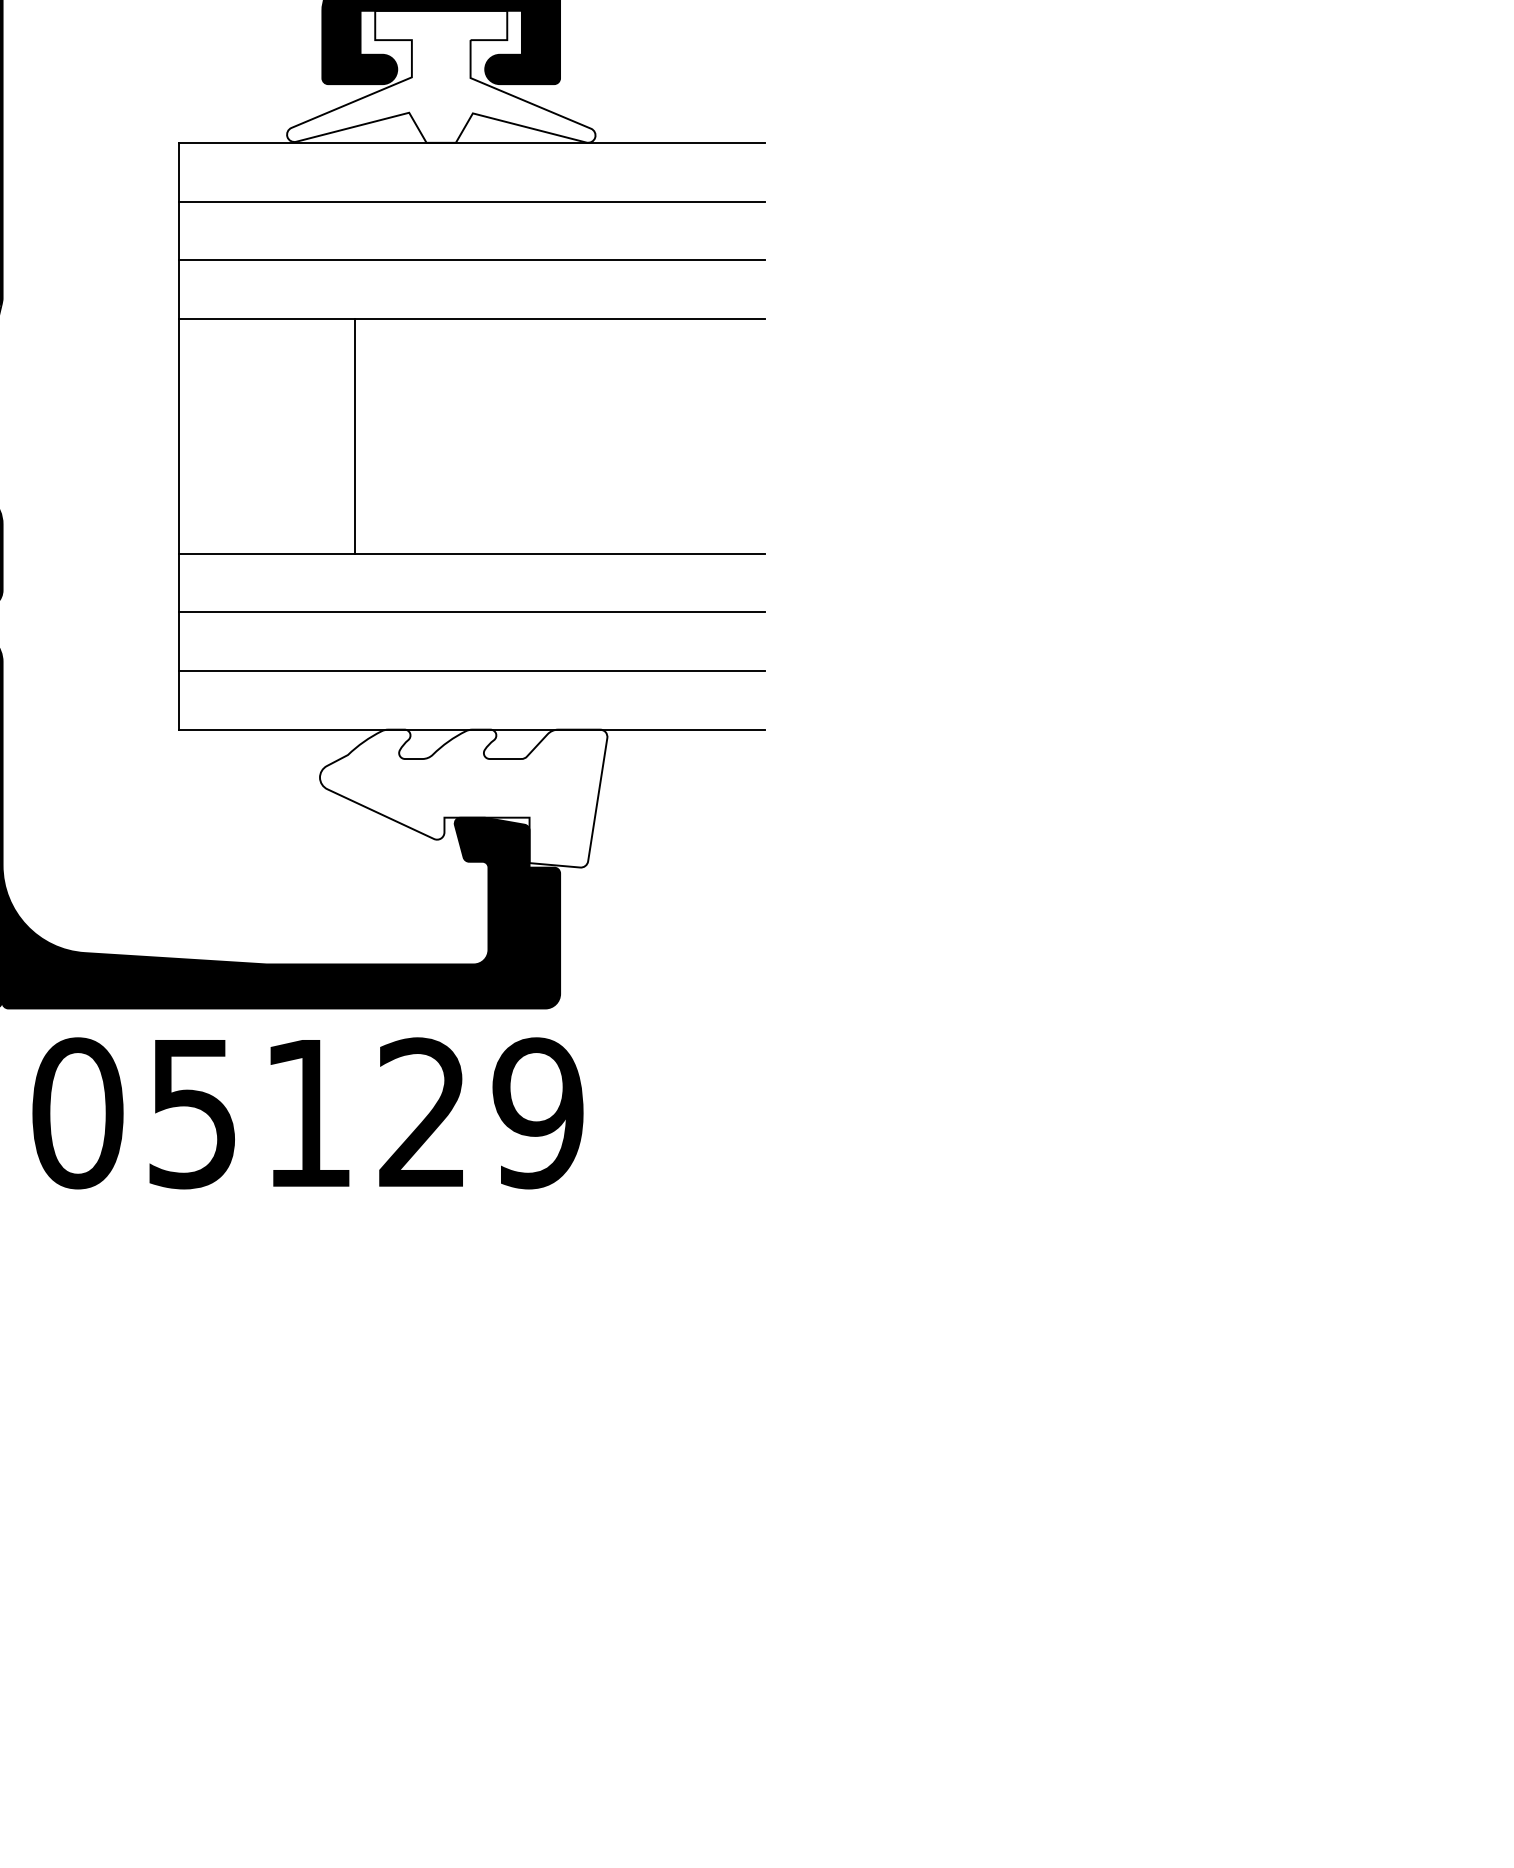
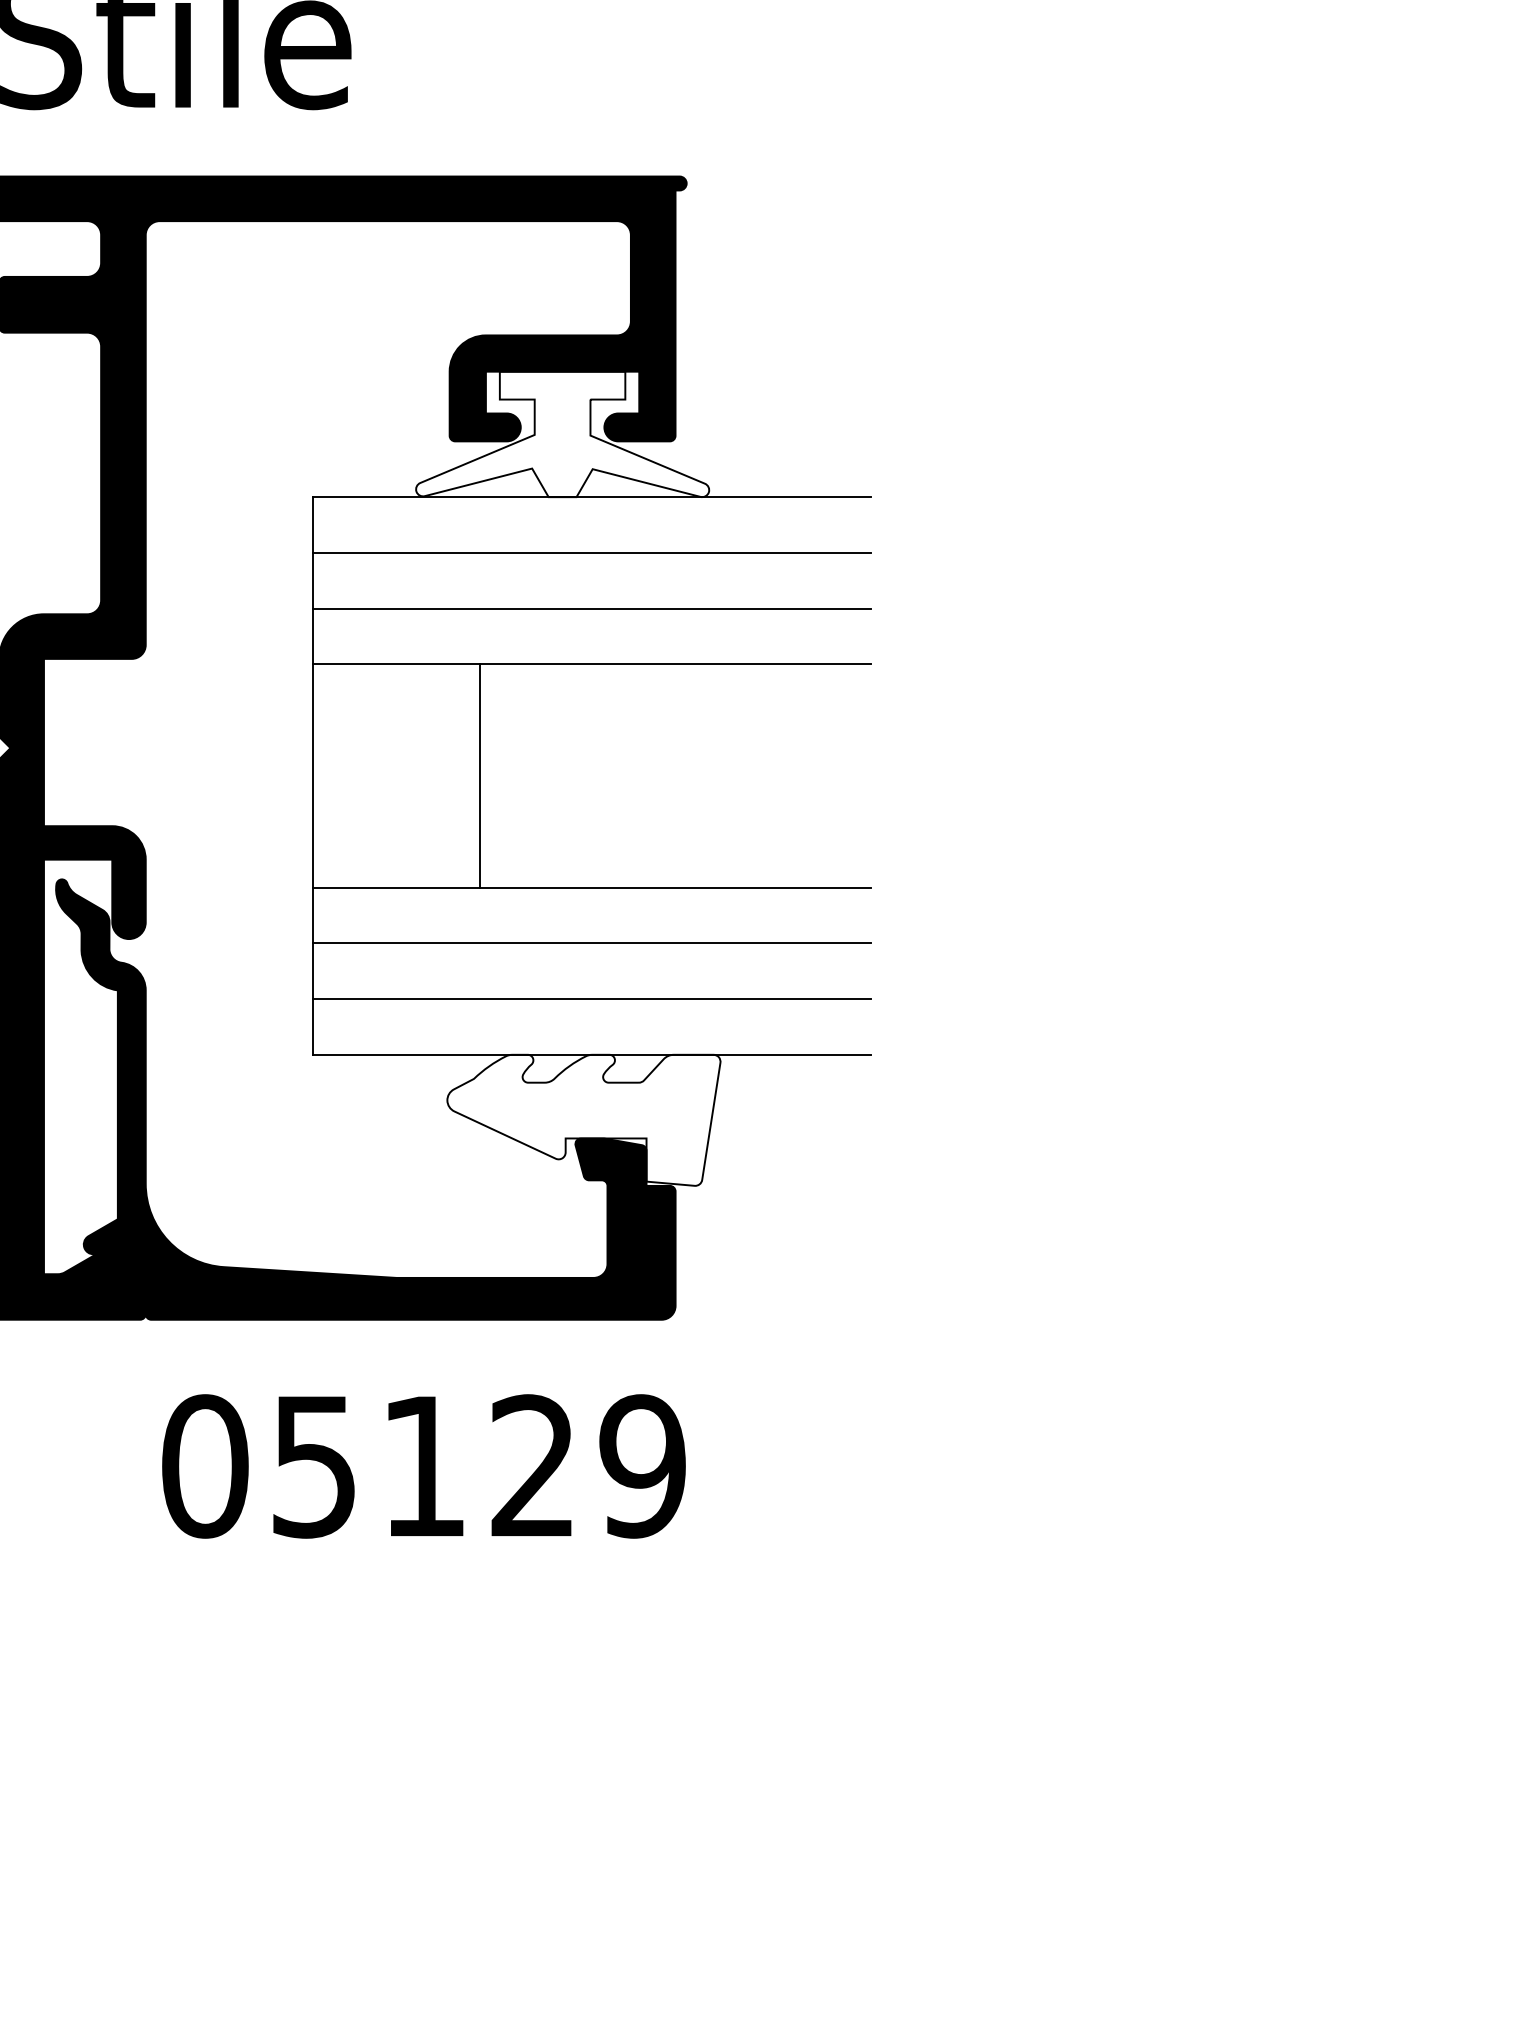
text: (307, 1113) -> (423, 1466), moved

